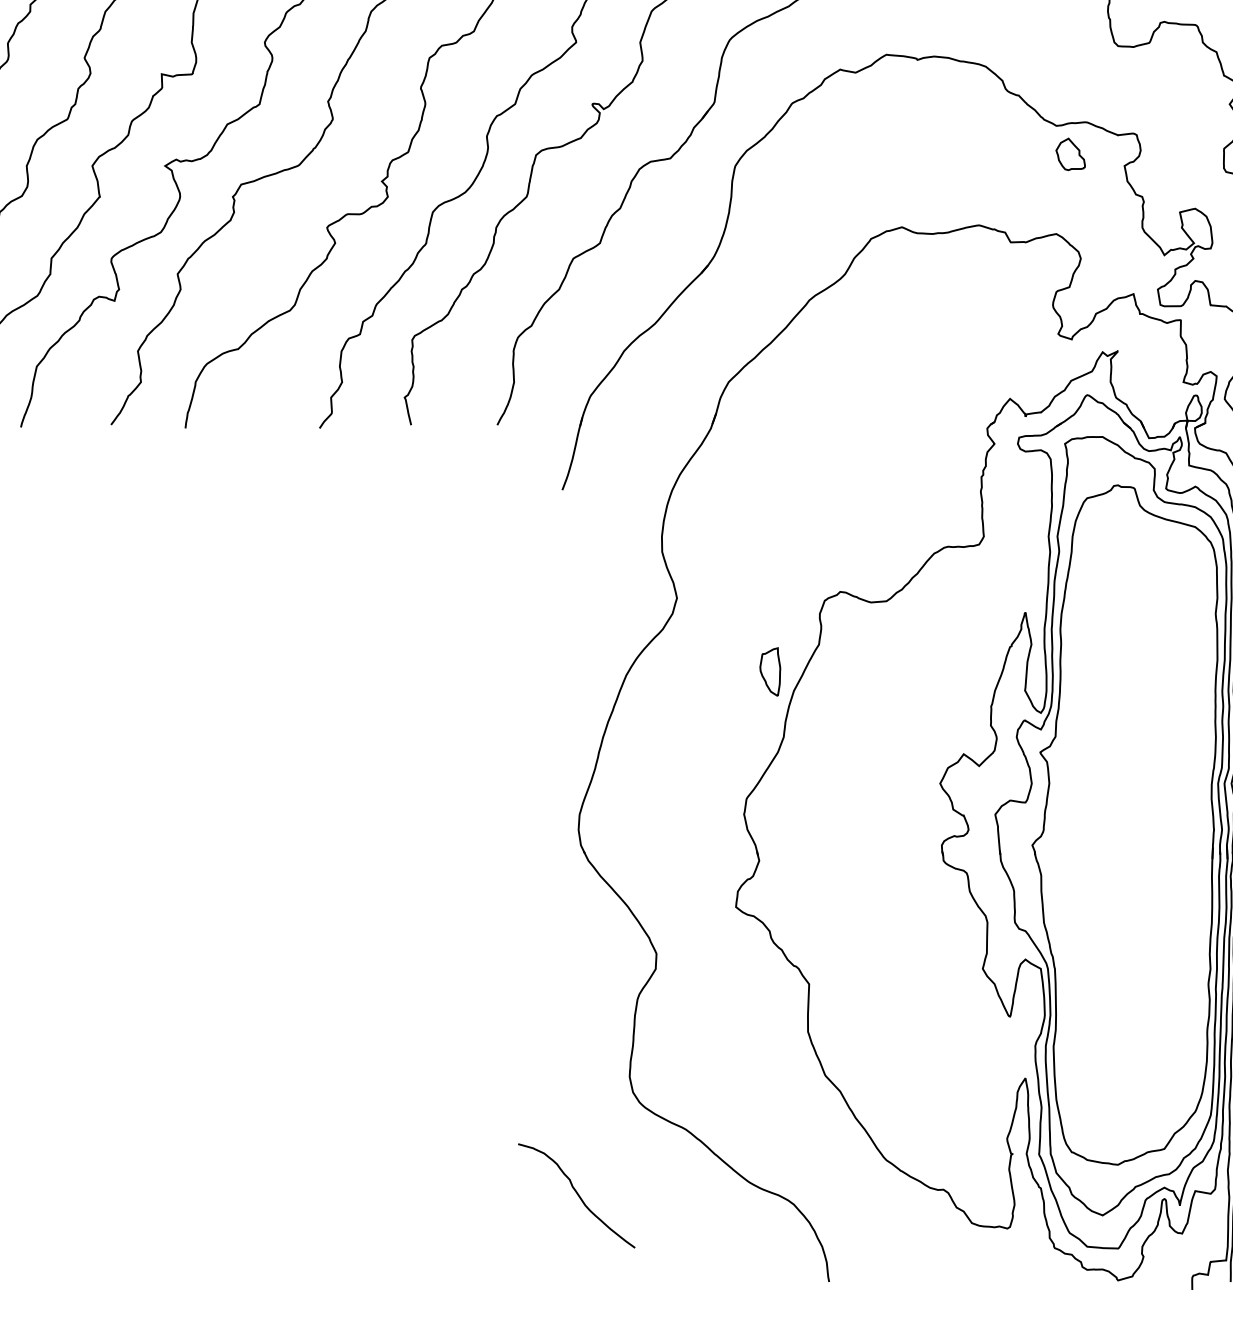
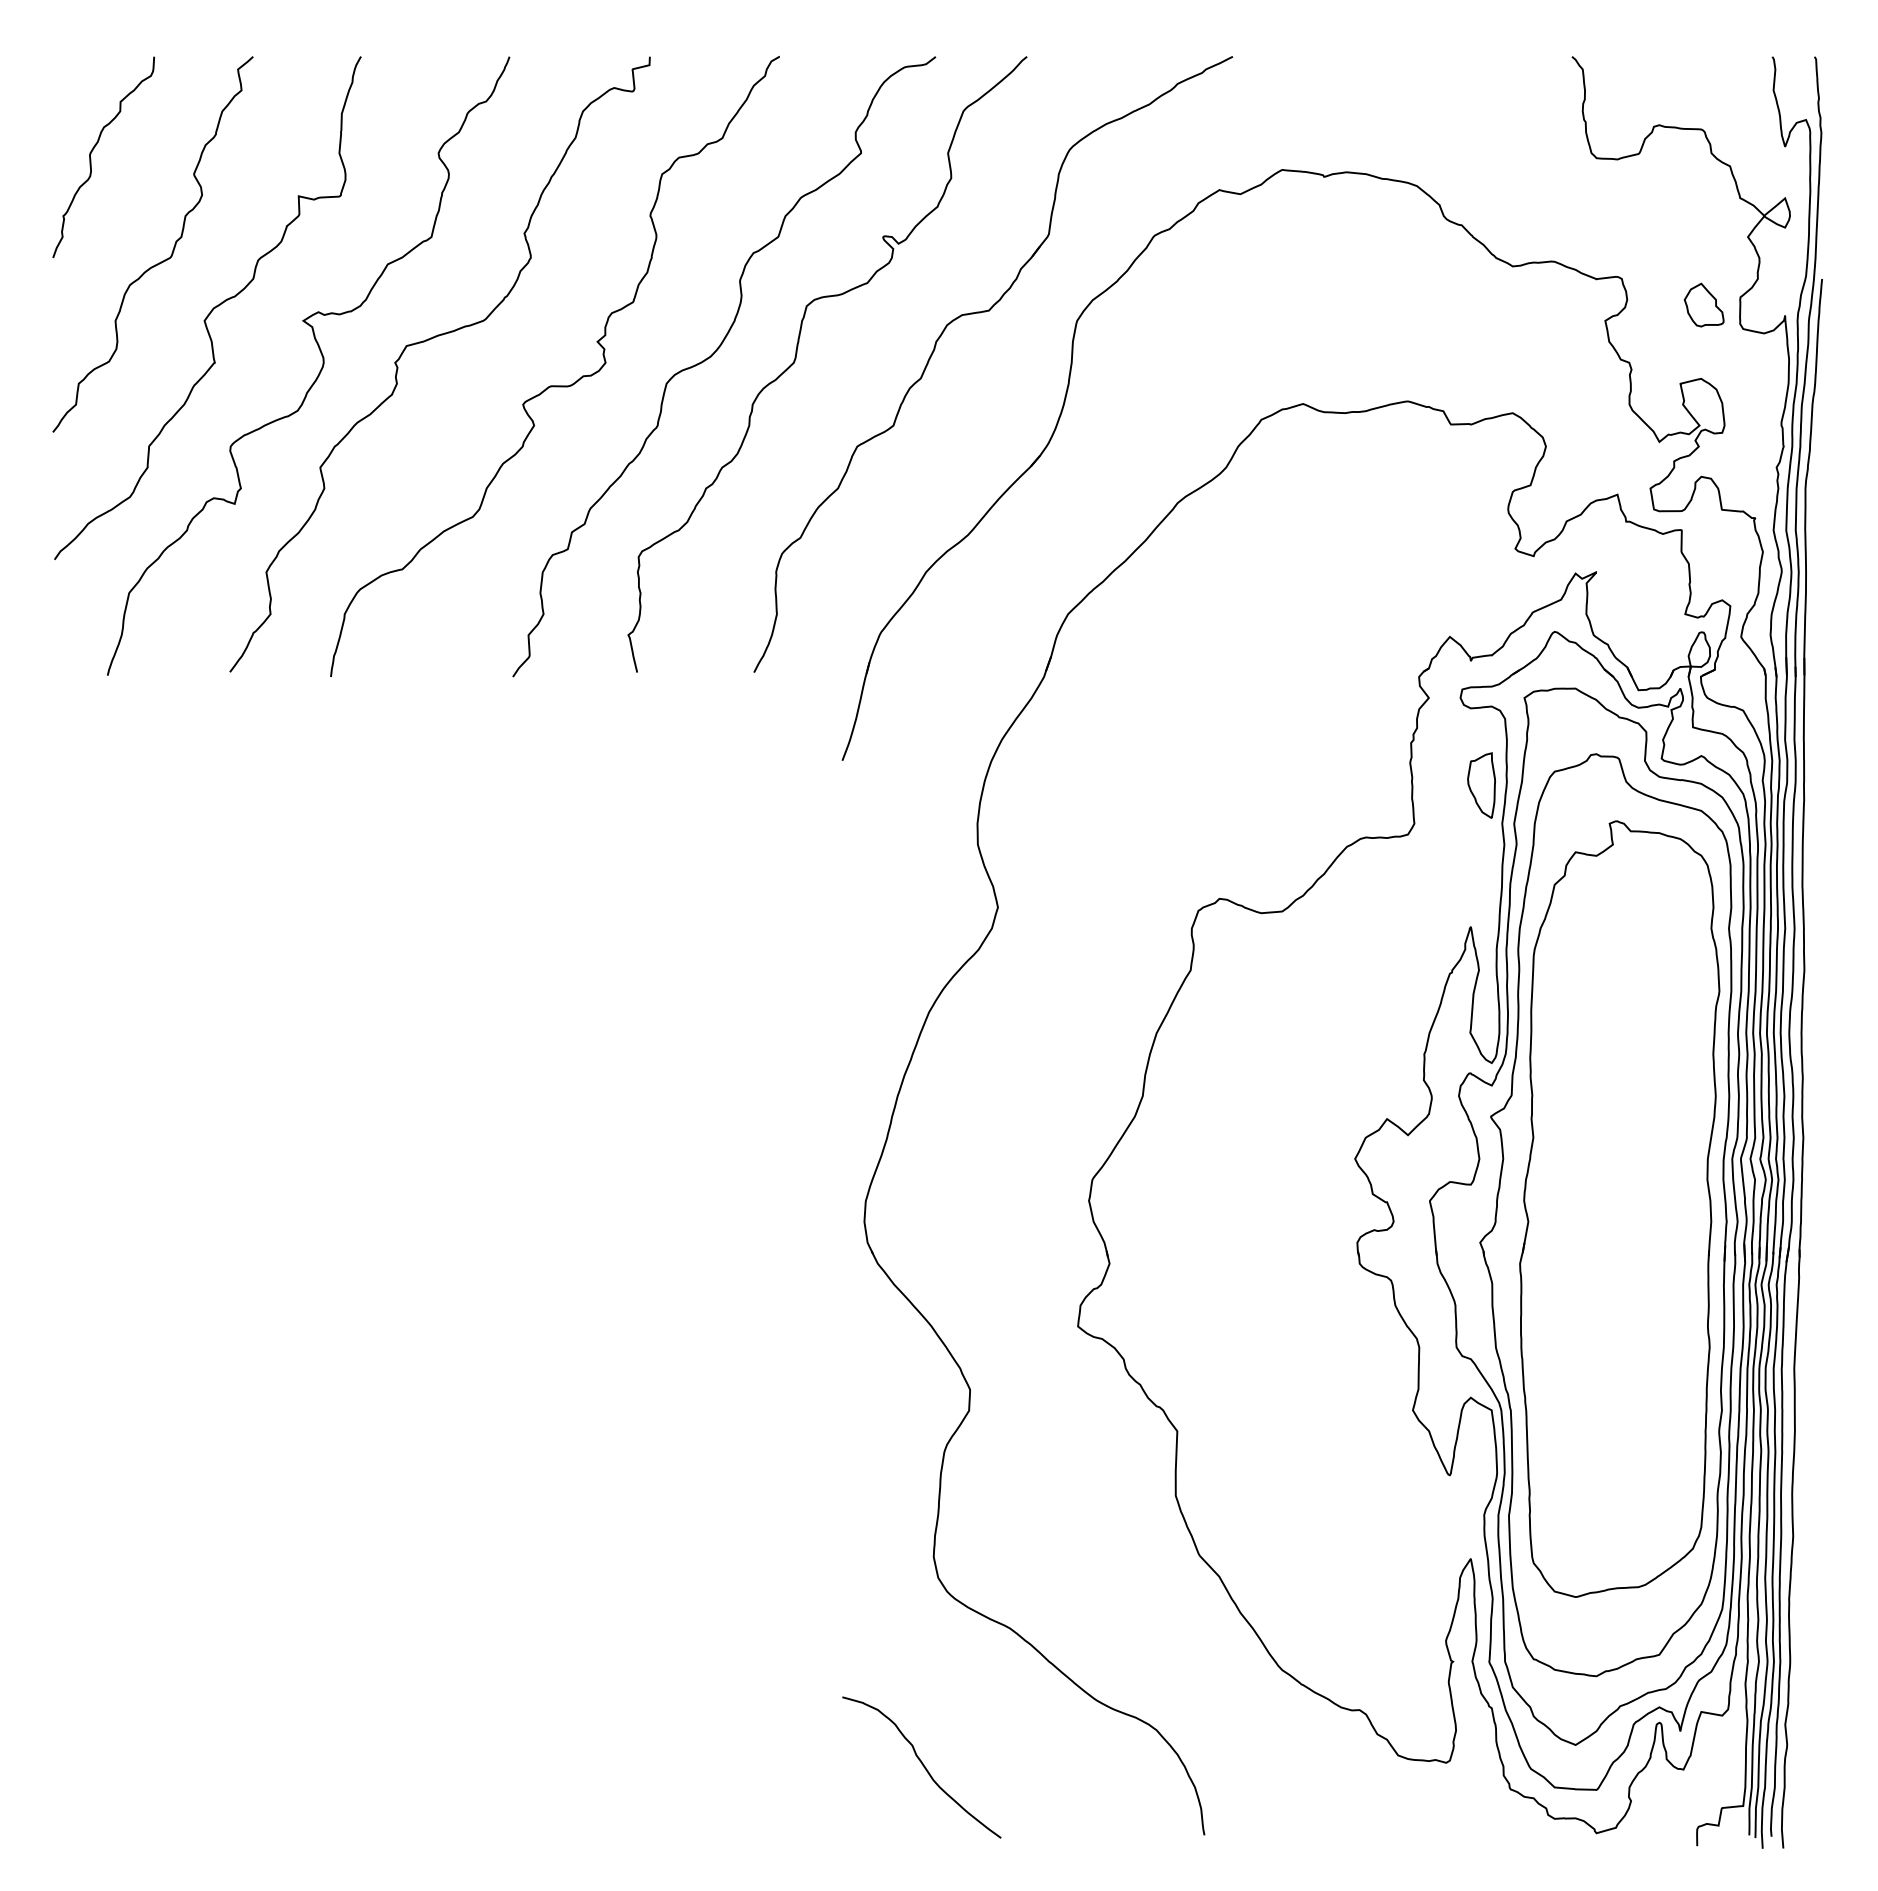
part: (1070, 153) -> (1703, 304), moved
part: (770, 671) -> (1481, 785), moved
part: (1135, 820) -> (1619, 1208), added
curve: (577, 1195) -> (923, 1767), moved

